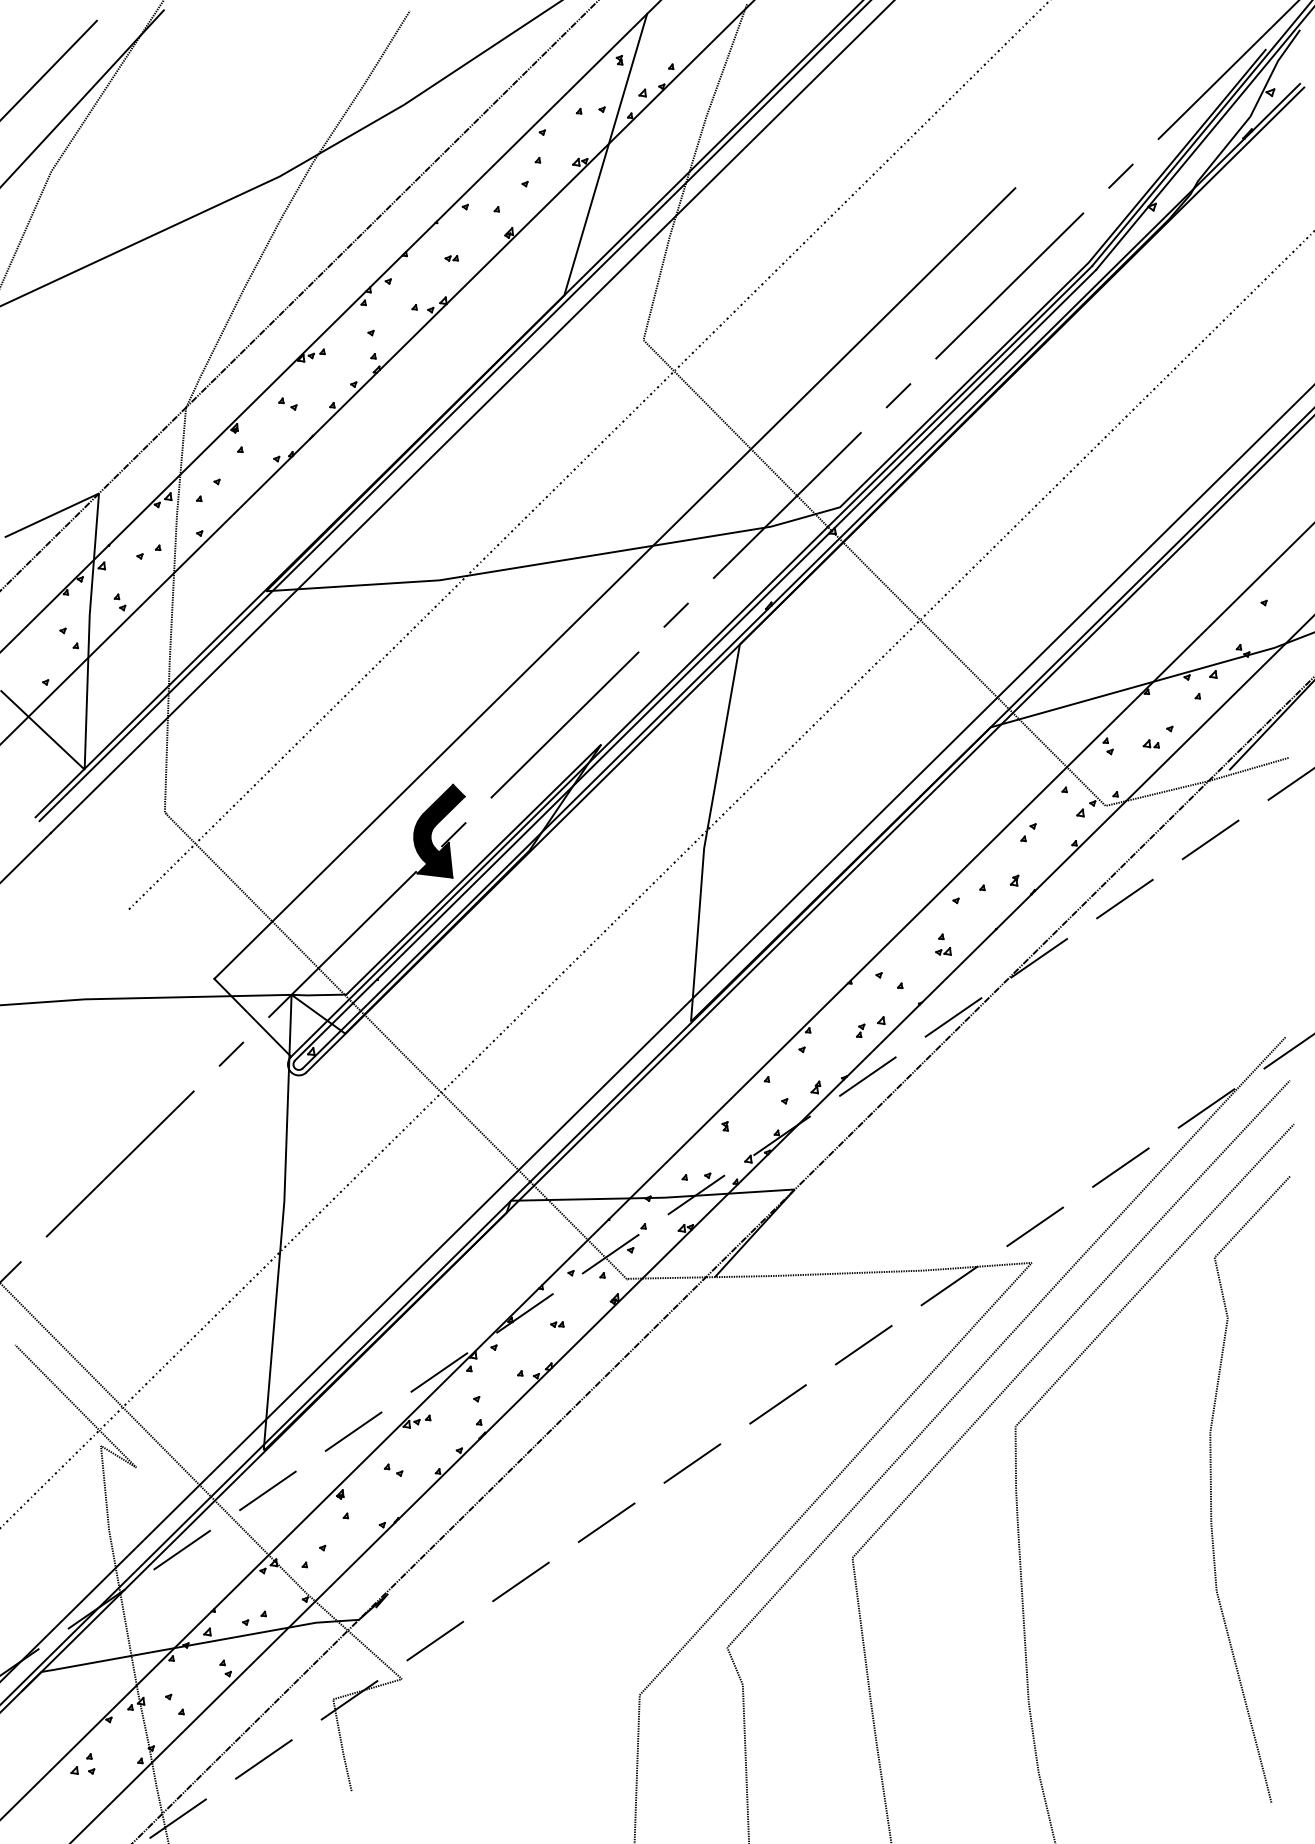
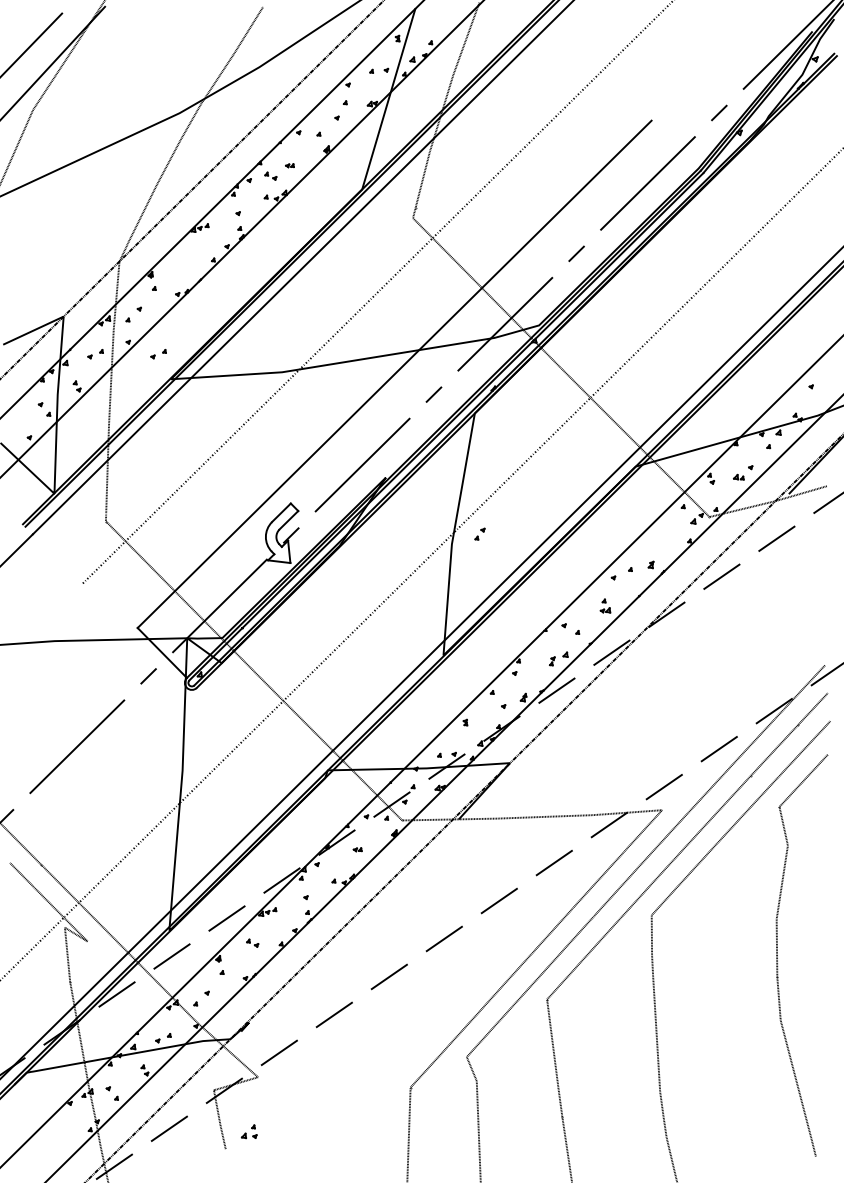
part: (287, 402) -> (270, 175), moved
part: (246, 552) -> (158, 354), added
fill: (438, 831) -> (281, 533), removed
part: (1027, 831) -> (479, 533), moved
part: (81, 1763) -> (248, 1131), moved

